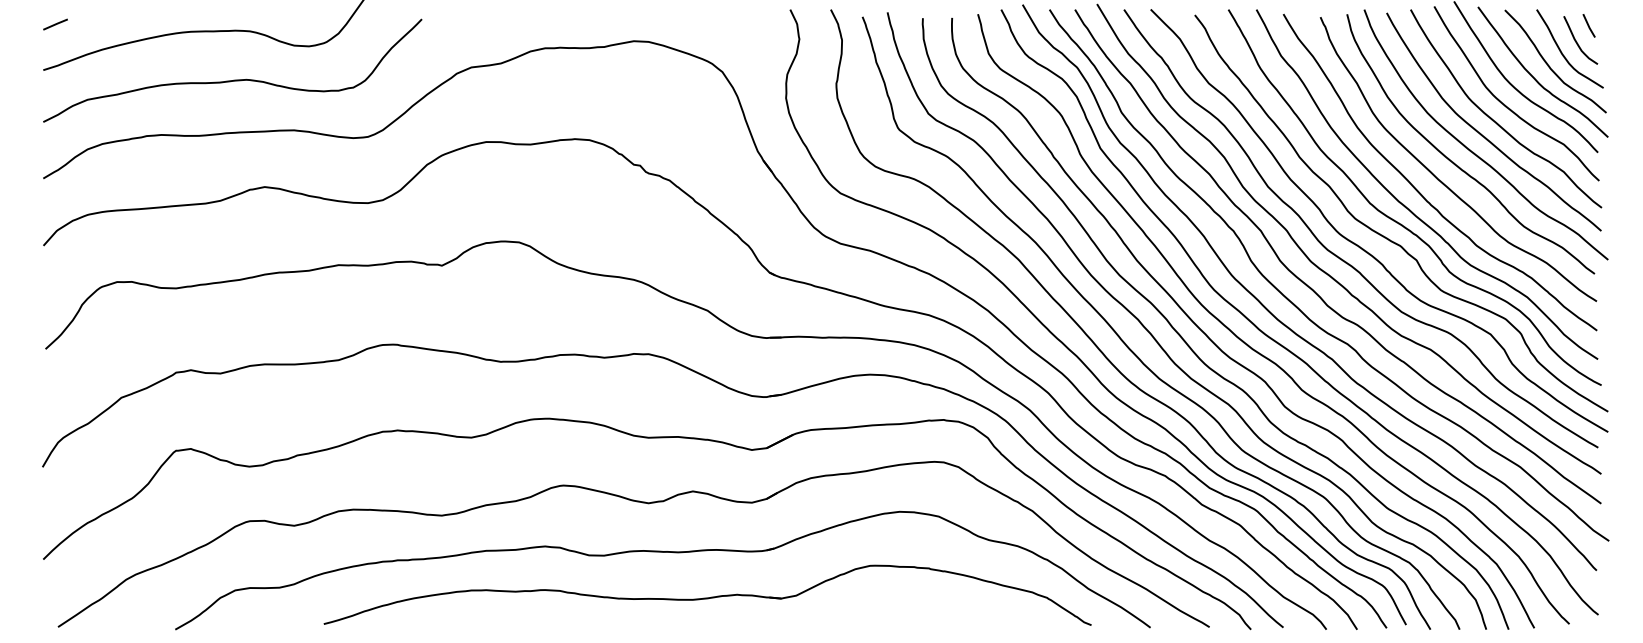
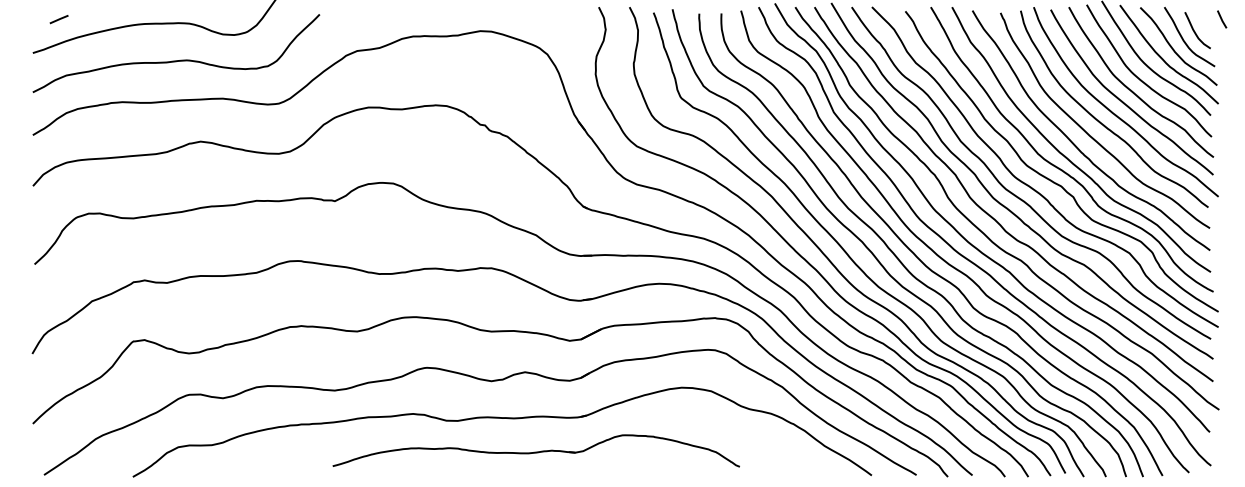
line: (54, 24) -> (58, 19), moved
line: (1589, 25) -> (1222, 19), moved
part: (707, 594) -> (536, 450), size x0.7

